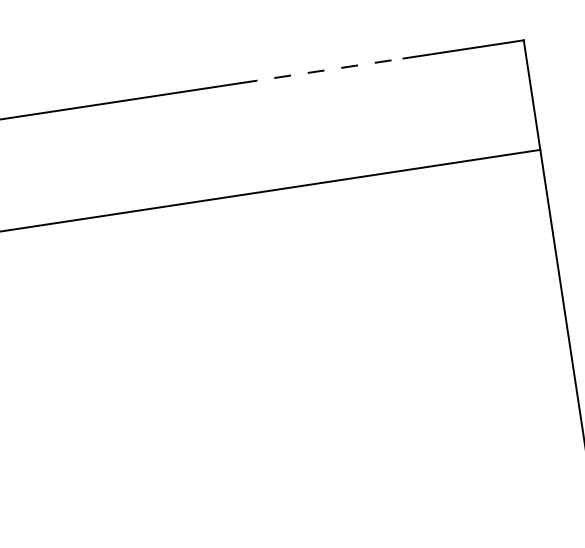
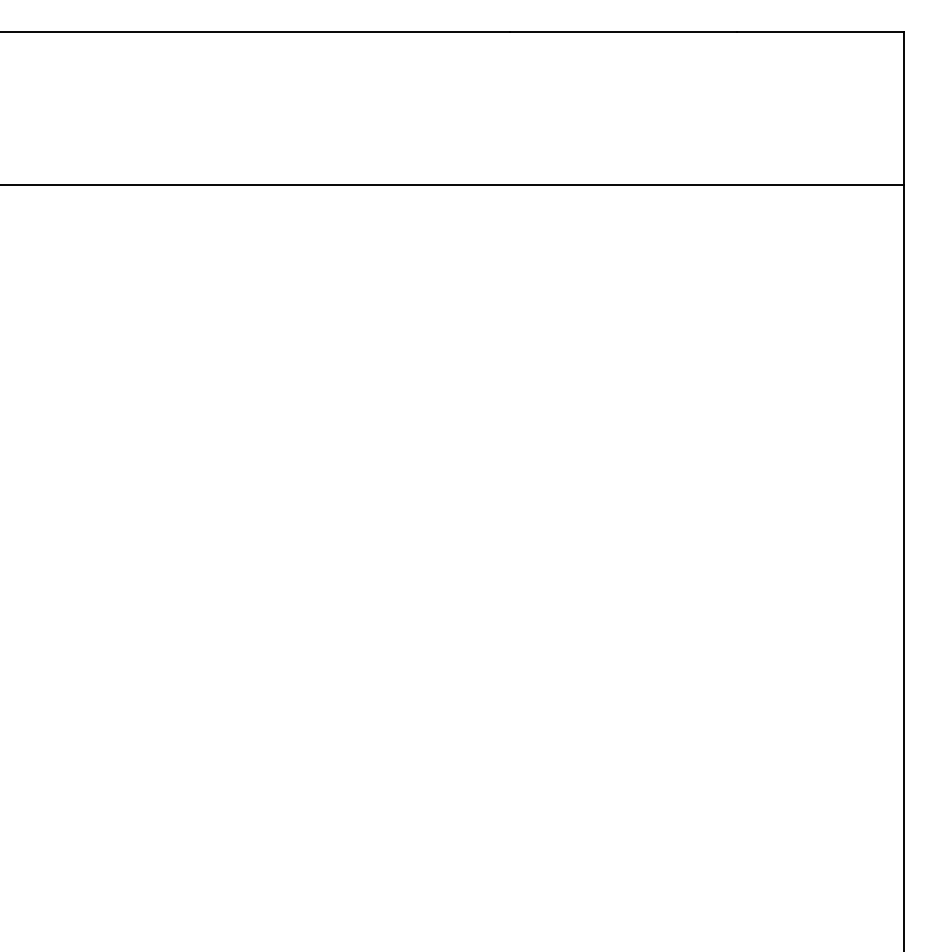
line: (322, 70) -> (623, 32), dashed -> solid

